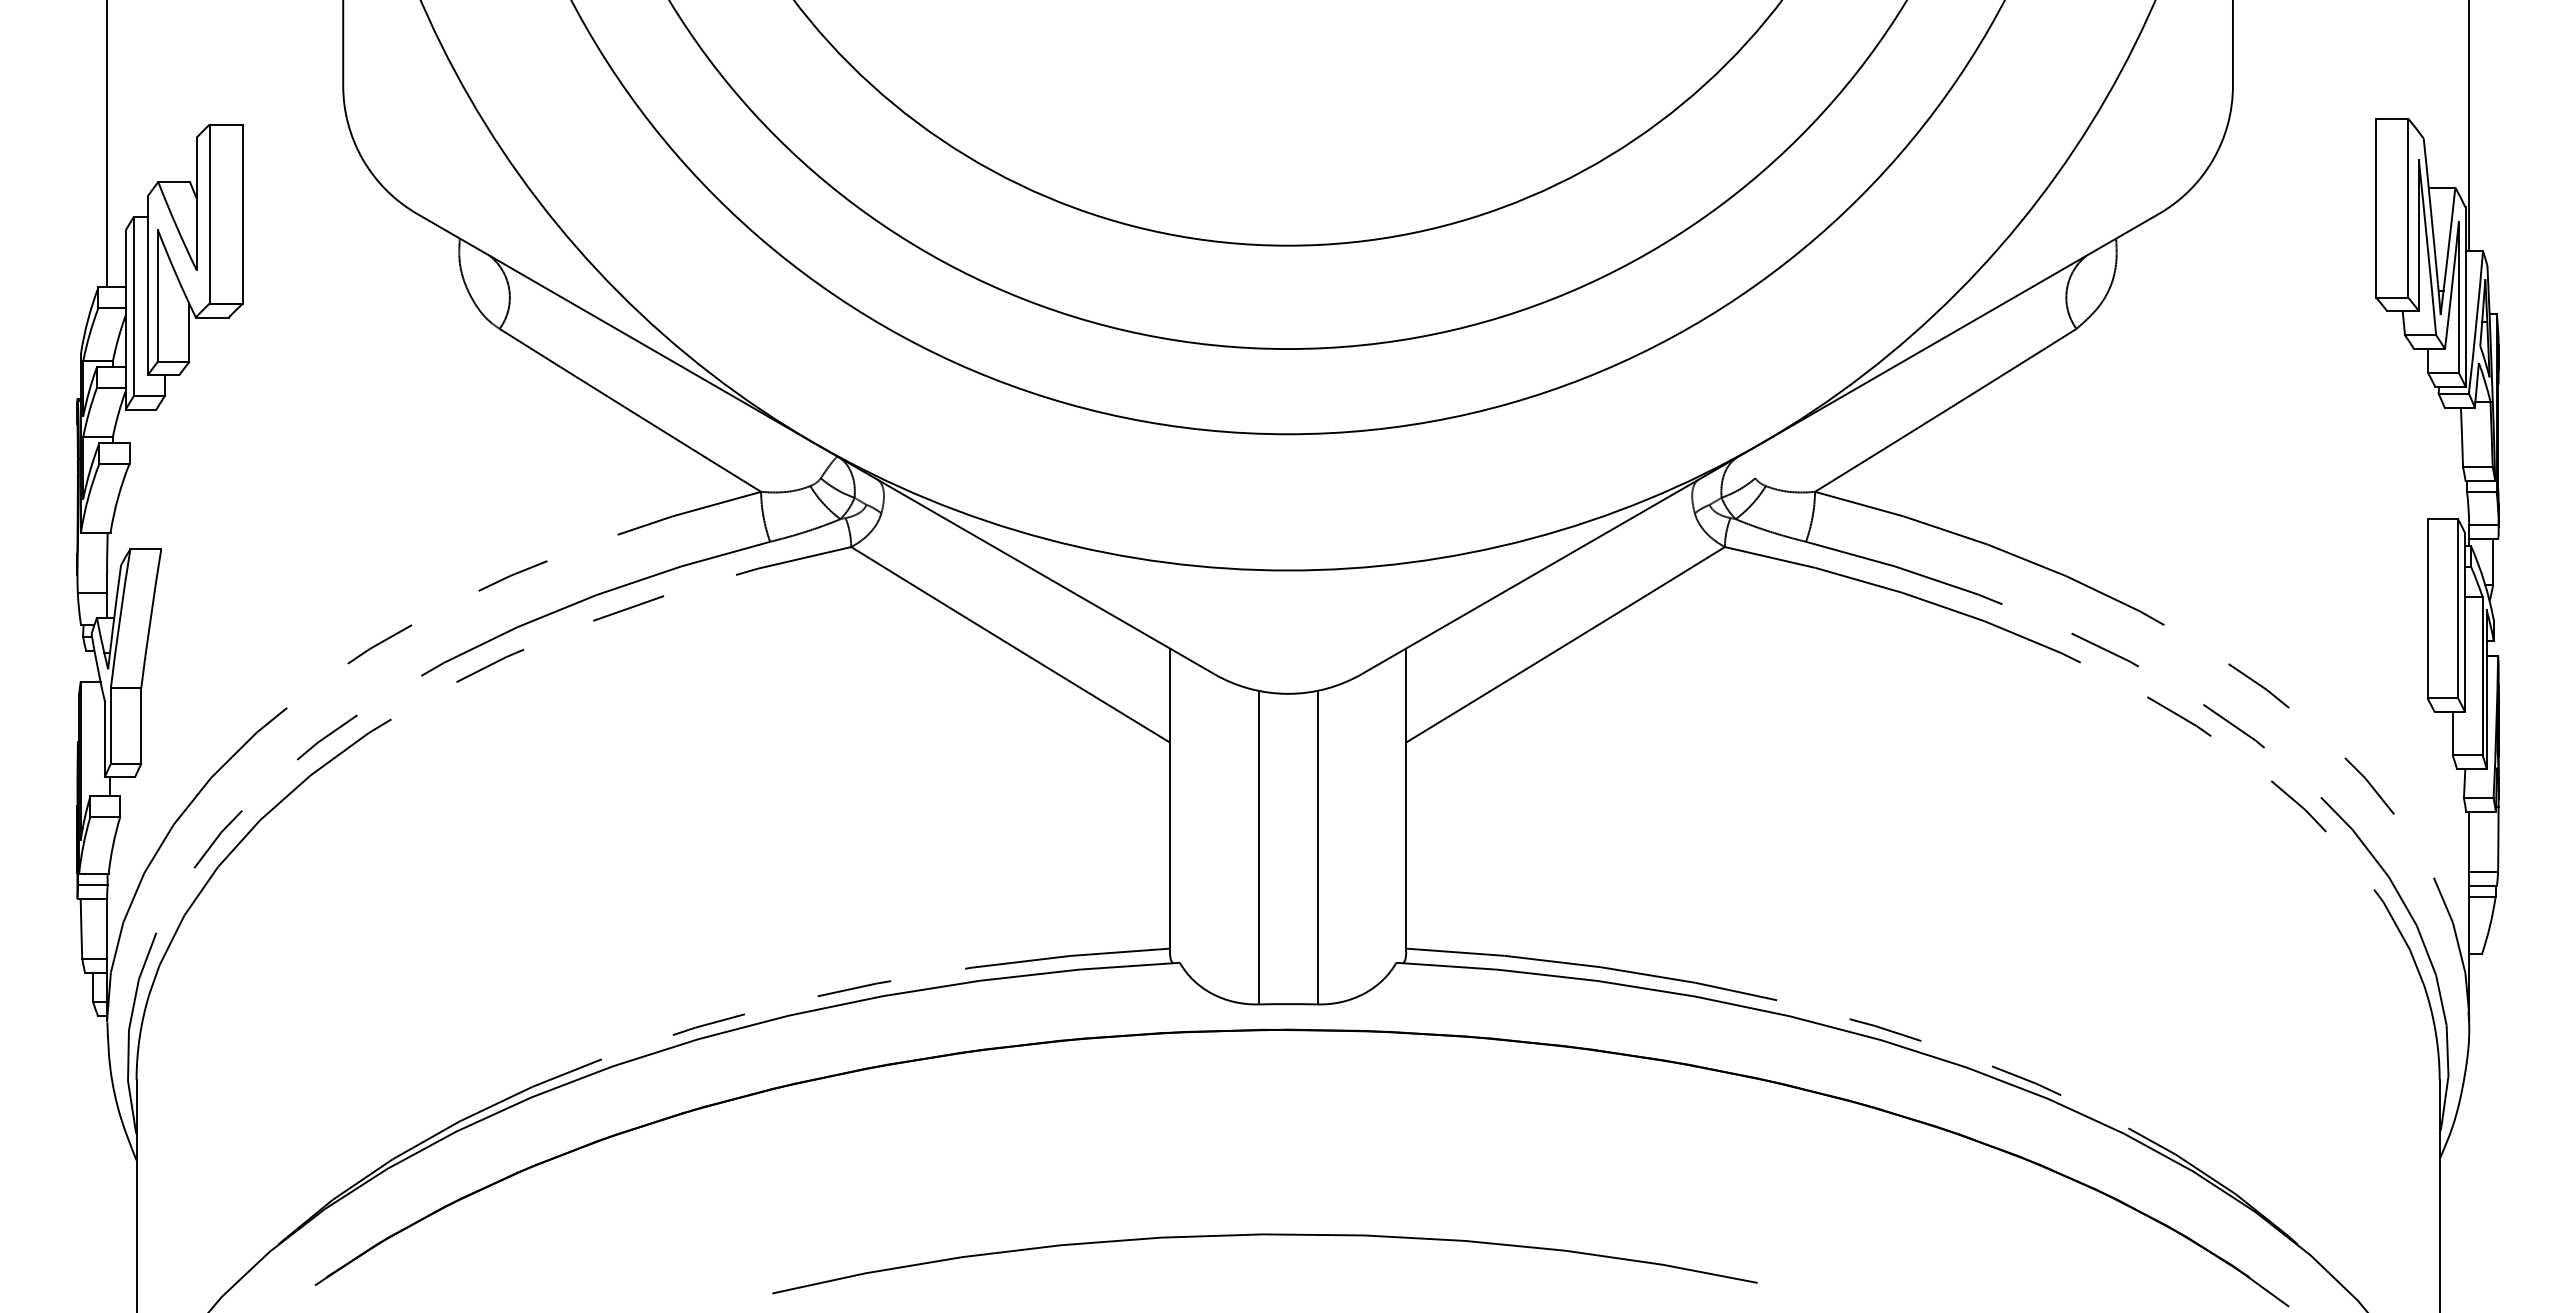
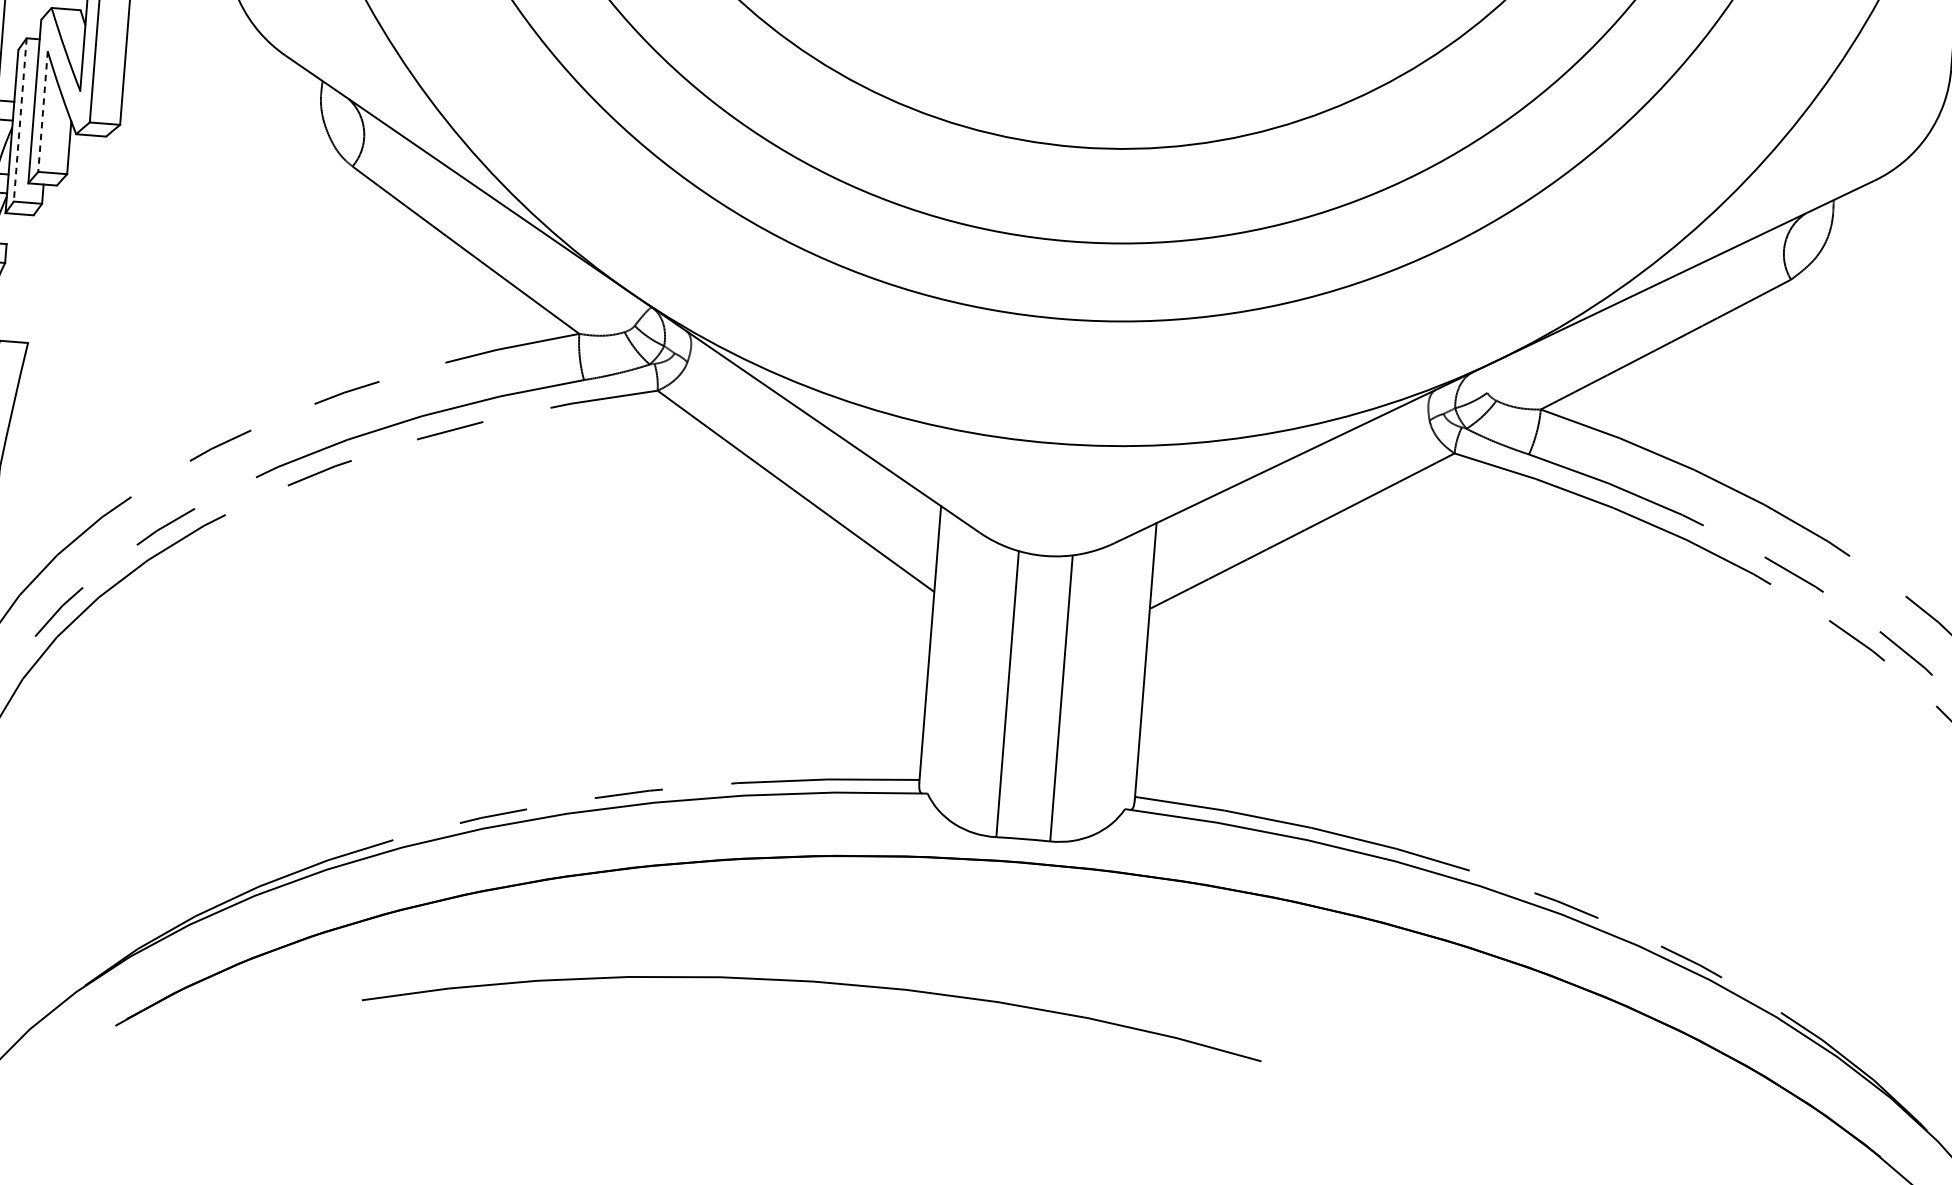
line: (157, 296) -> (42, 112), solid -> dashed
line: (133, 307) -> (20, 120), solid -> dashed
curve: (1264, 1235) -> (815, 982), moved

